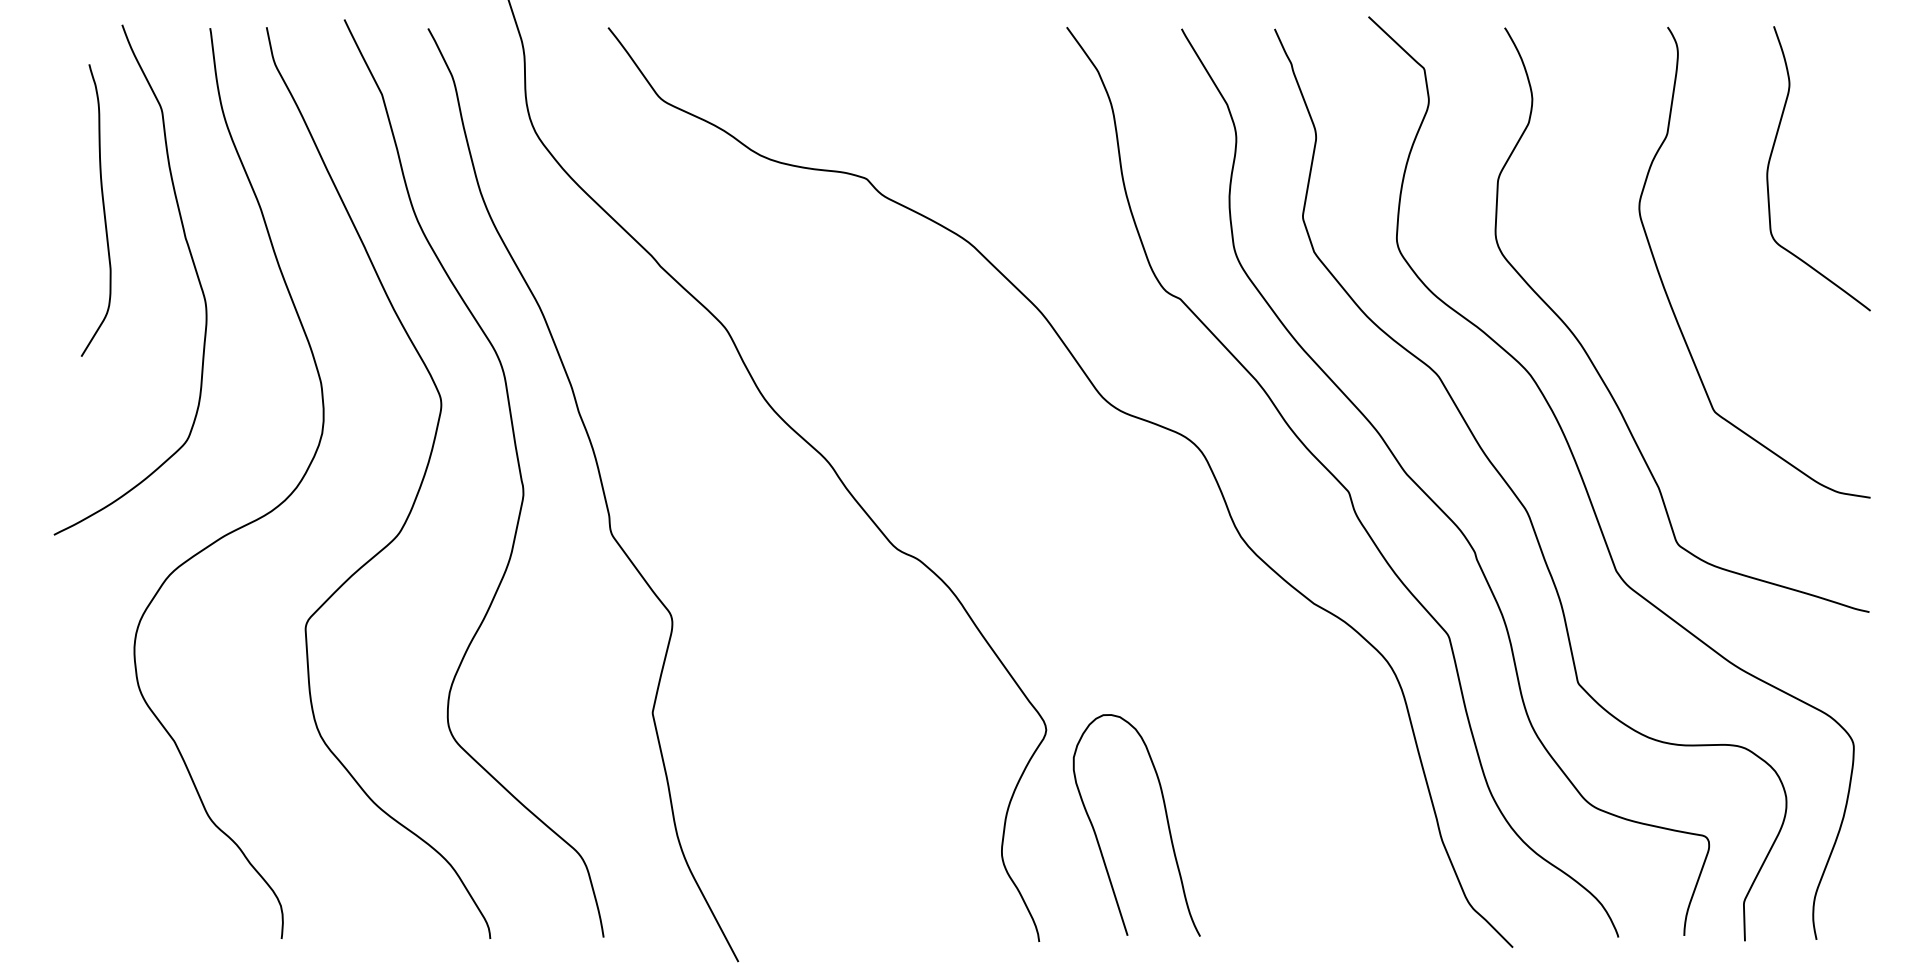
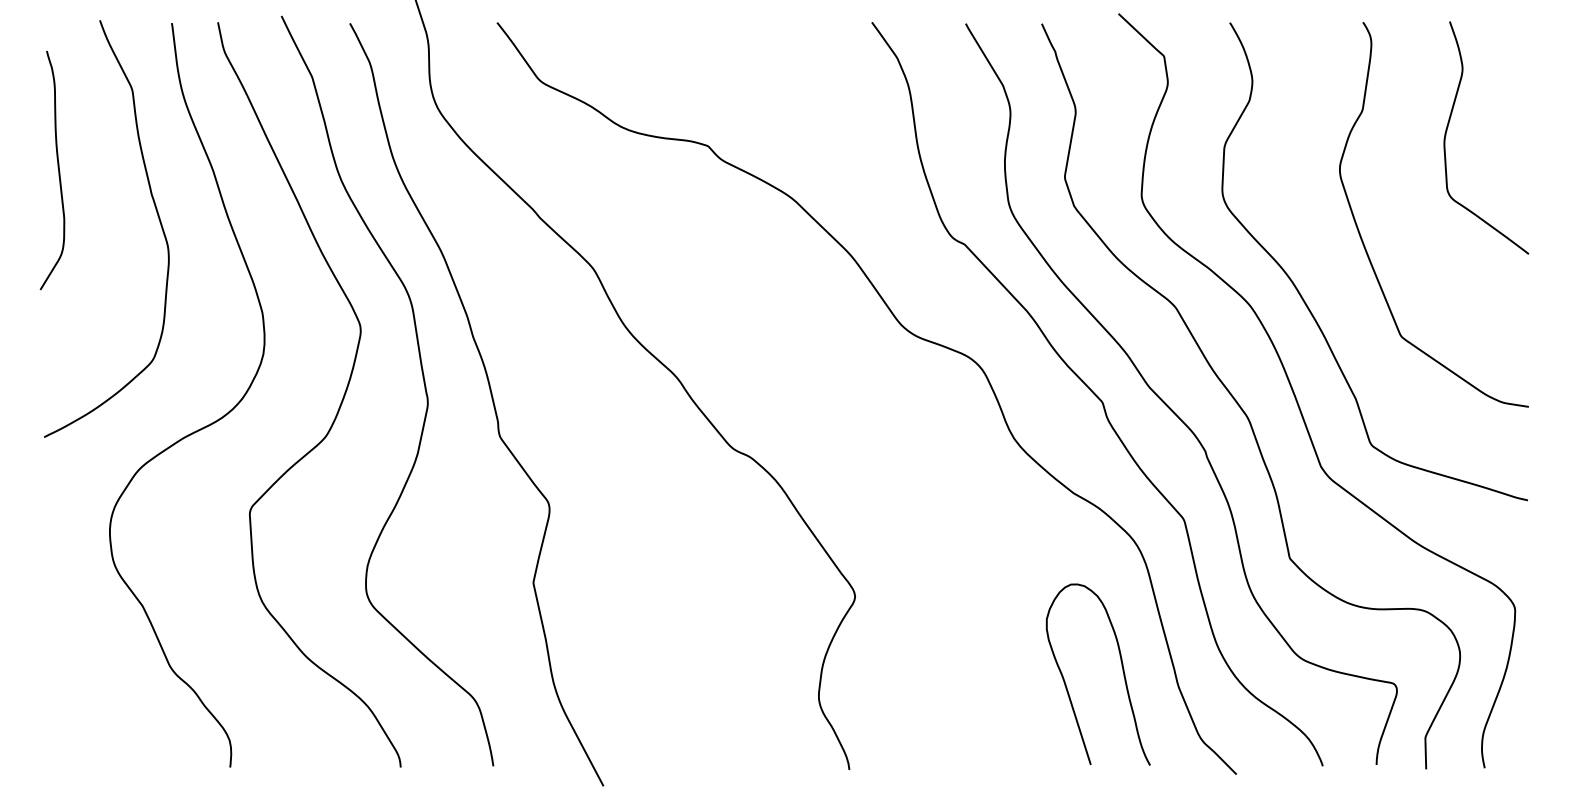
curve: (103, 210) -> (58, 170), moved
curve: (1166, 820) -> (1122, 670), moved

